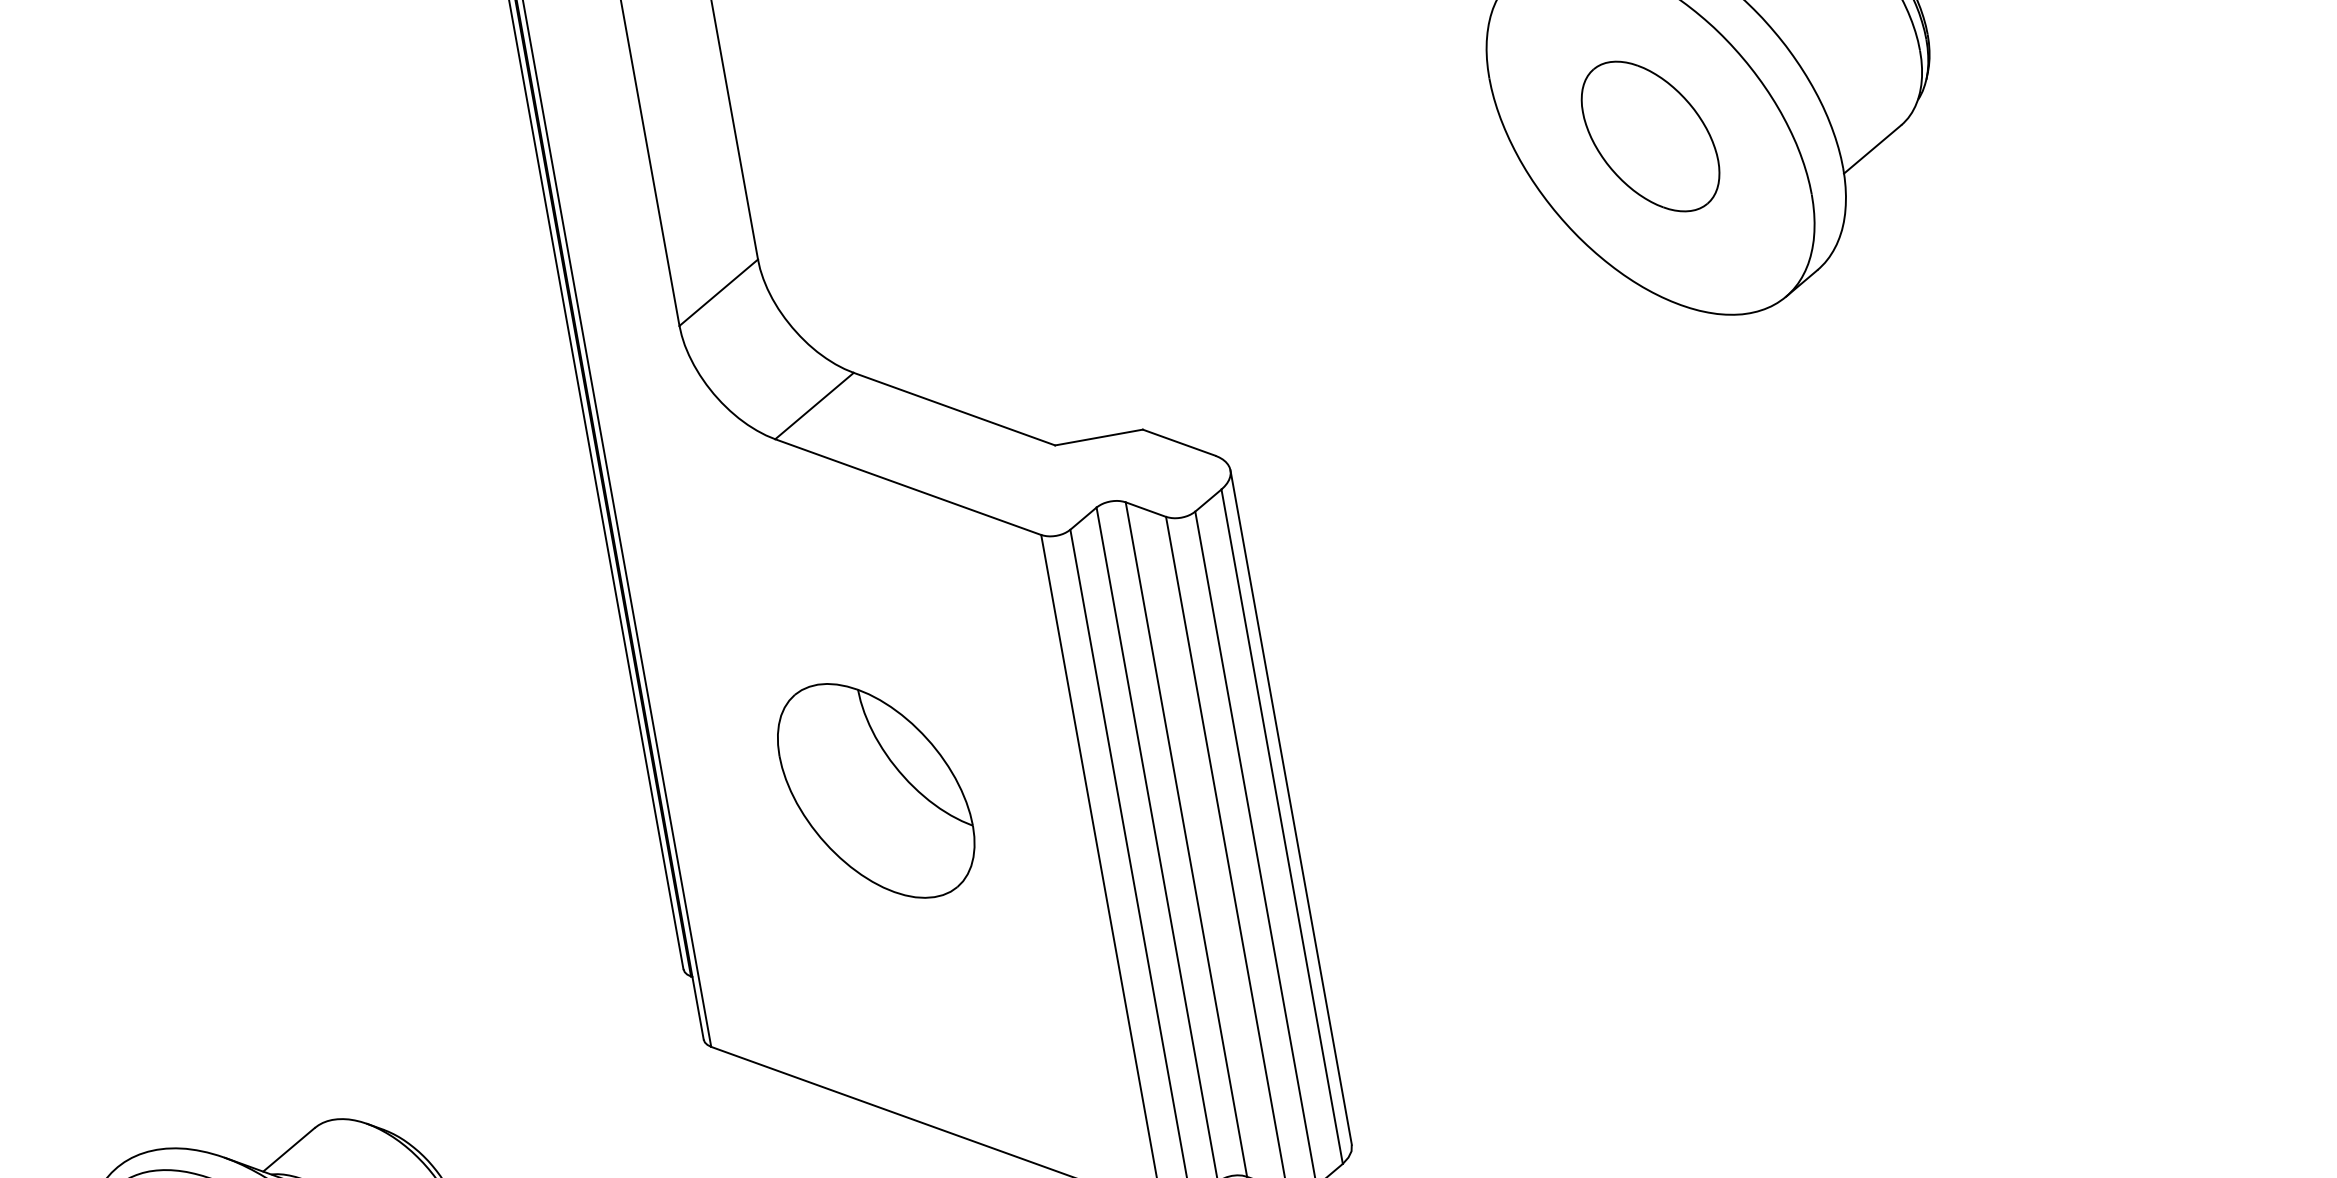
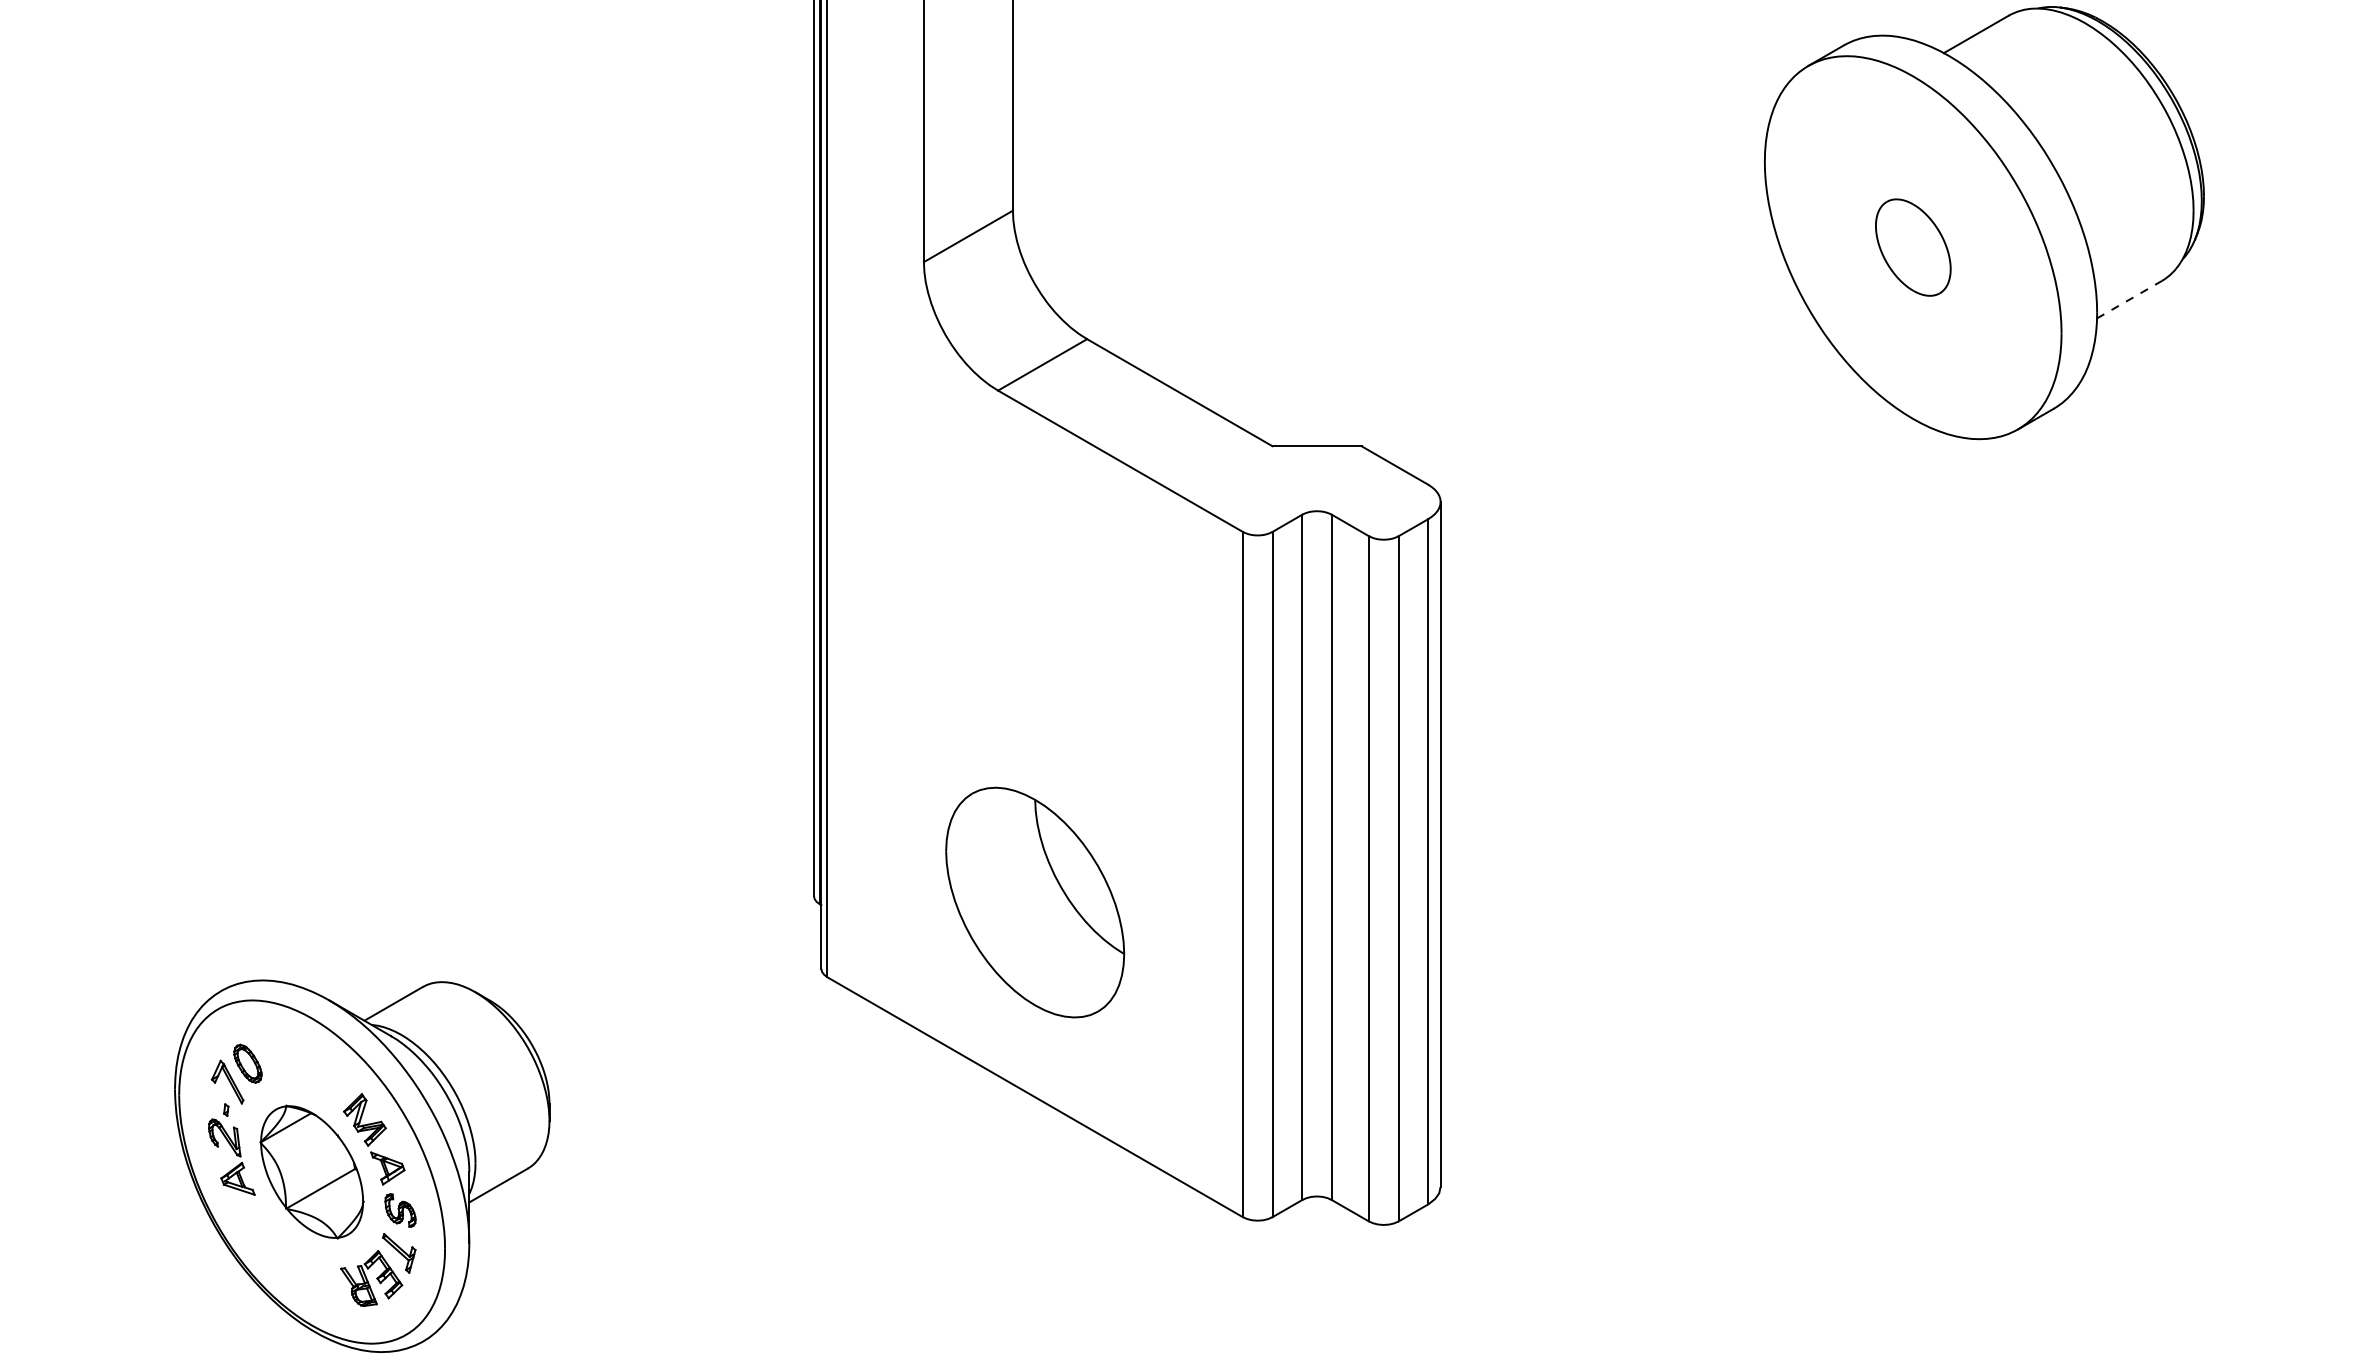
part: (1650, 136) -> (1913, 247), size x0.6
line: (1872, 149) -> (2129, 299), solid -> dashed
part: (876, 790) -> (1035, 902), moved

